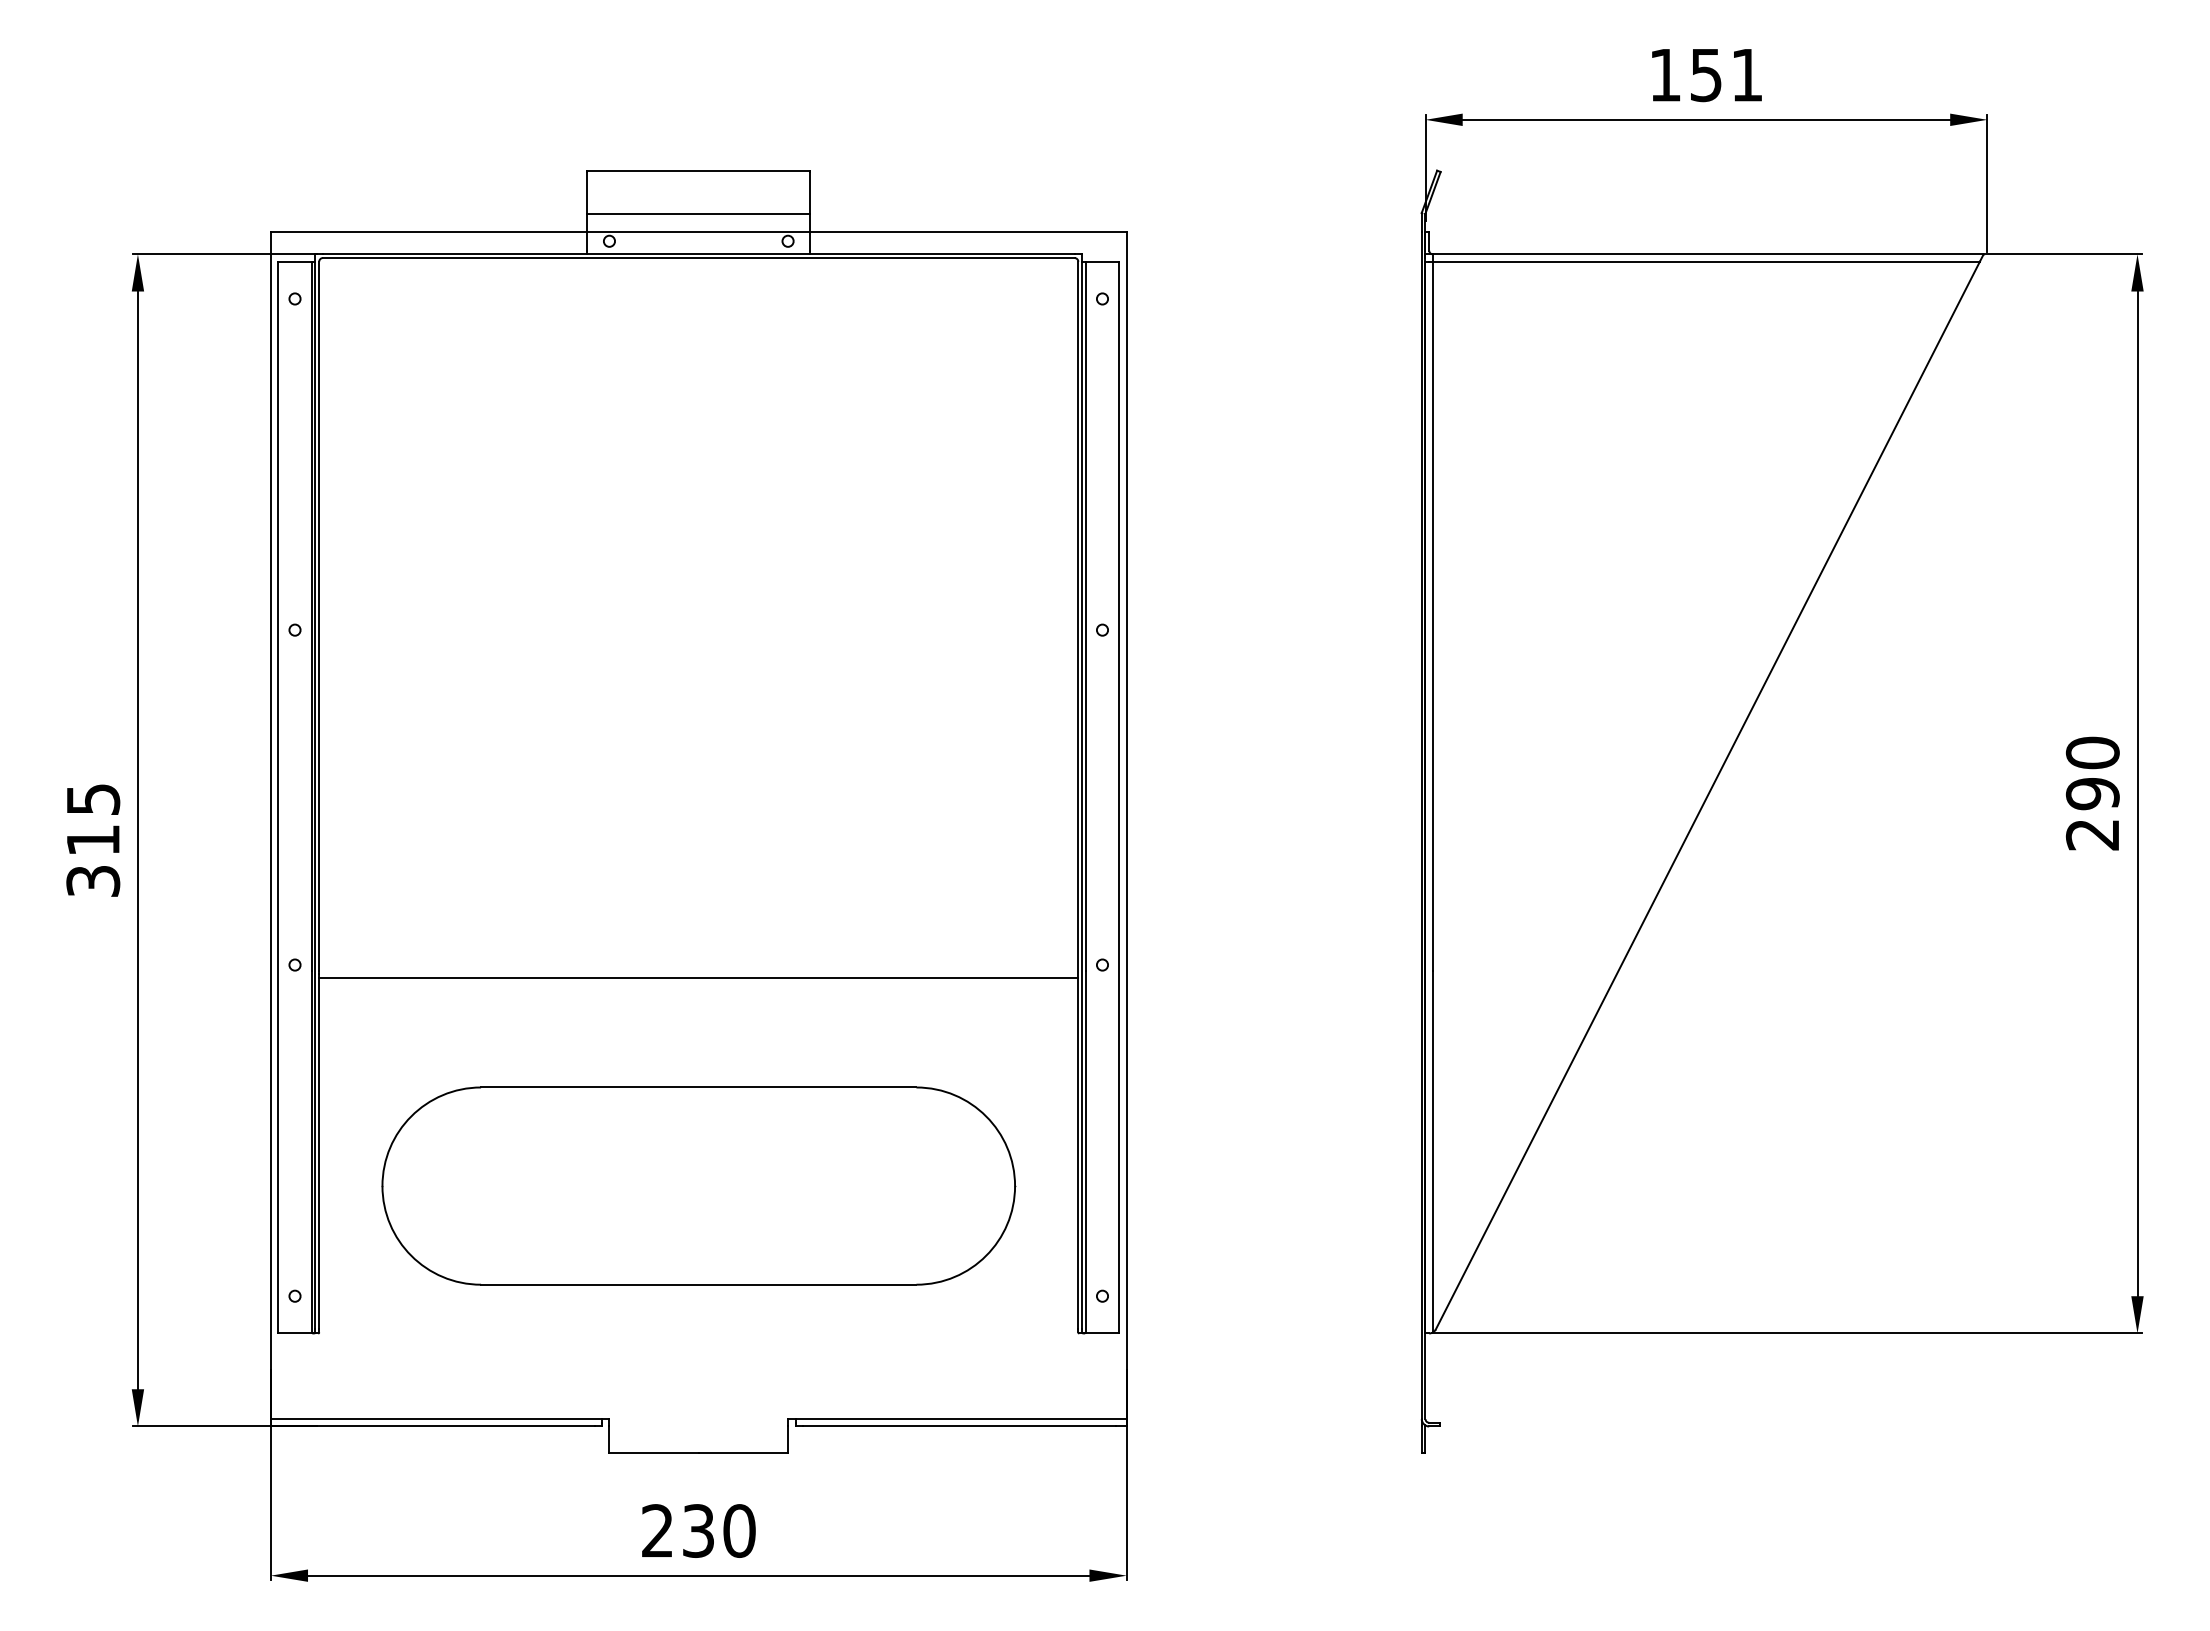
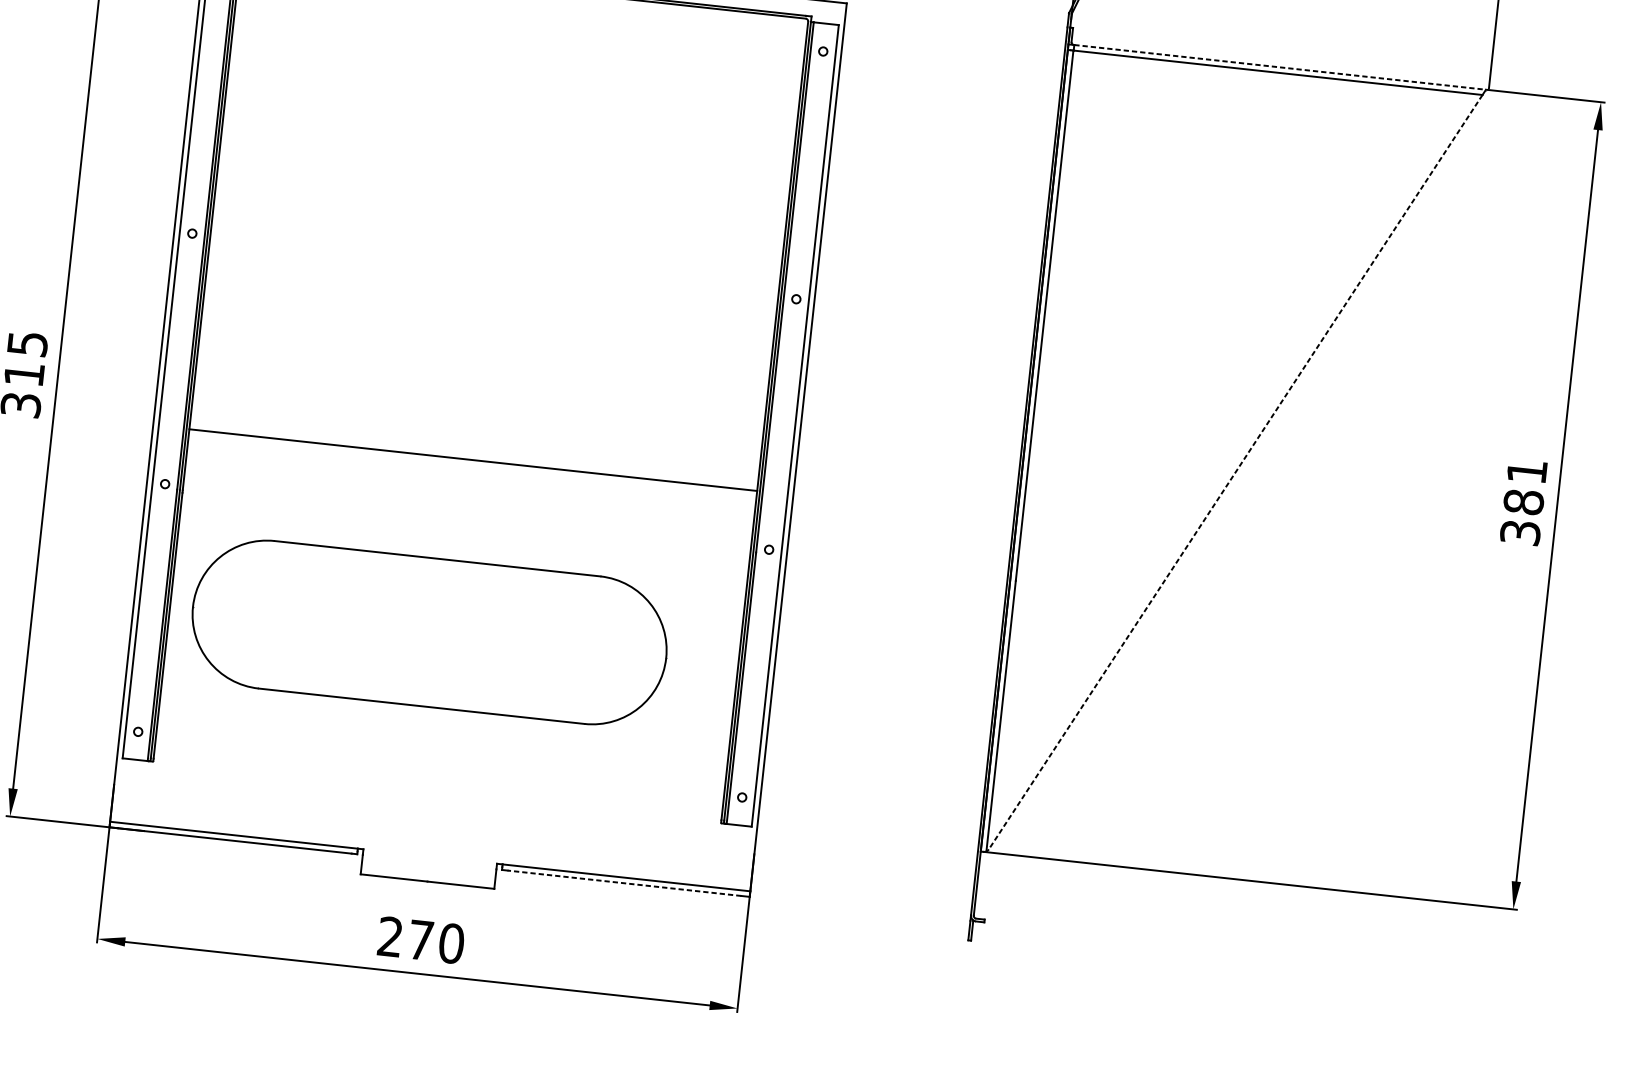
line: (1708, 254) -> (1280, 67), solid -> dashed
text: (2092, 793) -> (1523, 501), 290 -> 381
line: (1707, 796) -> (1235, 472), solid -> dashed
line: (698, 978) -> (473, 460), moved
part: (698, 1185) -> (429, 632), moved
line: (958, 1426) -> (623, 883), solid -> dashed
text: (698, 1530) -> (420, 939), 230 -> 270

